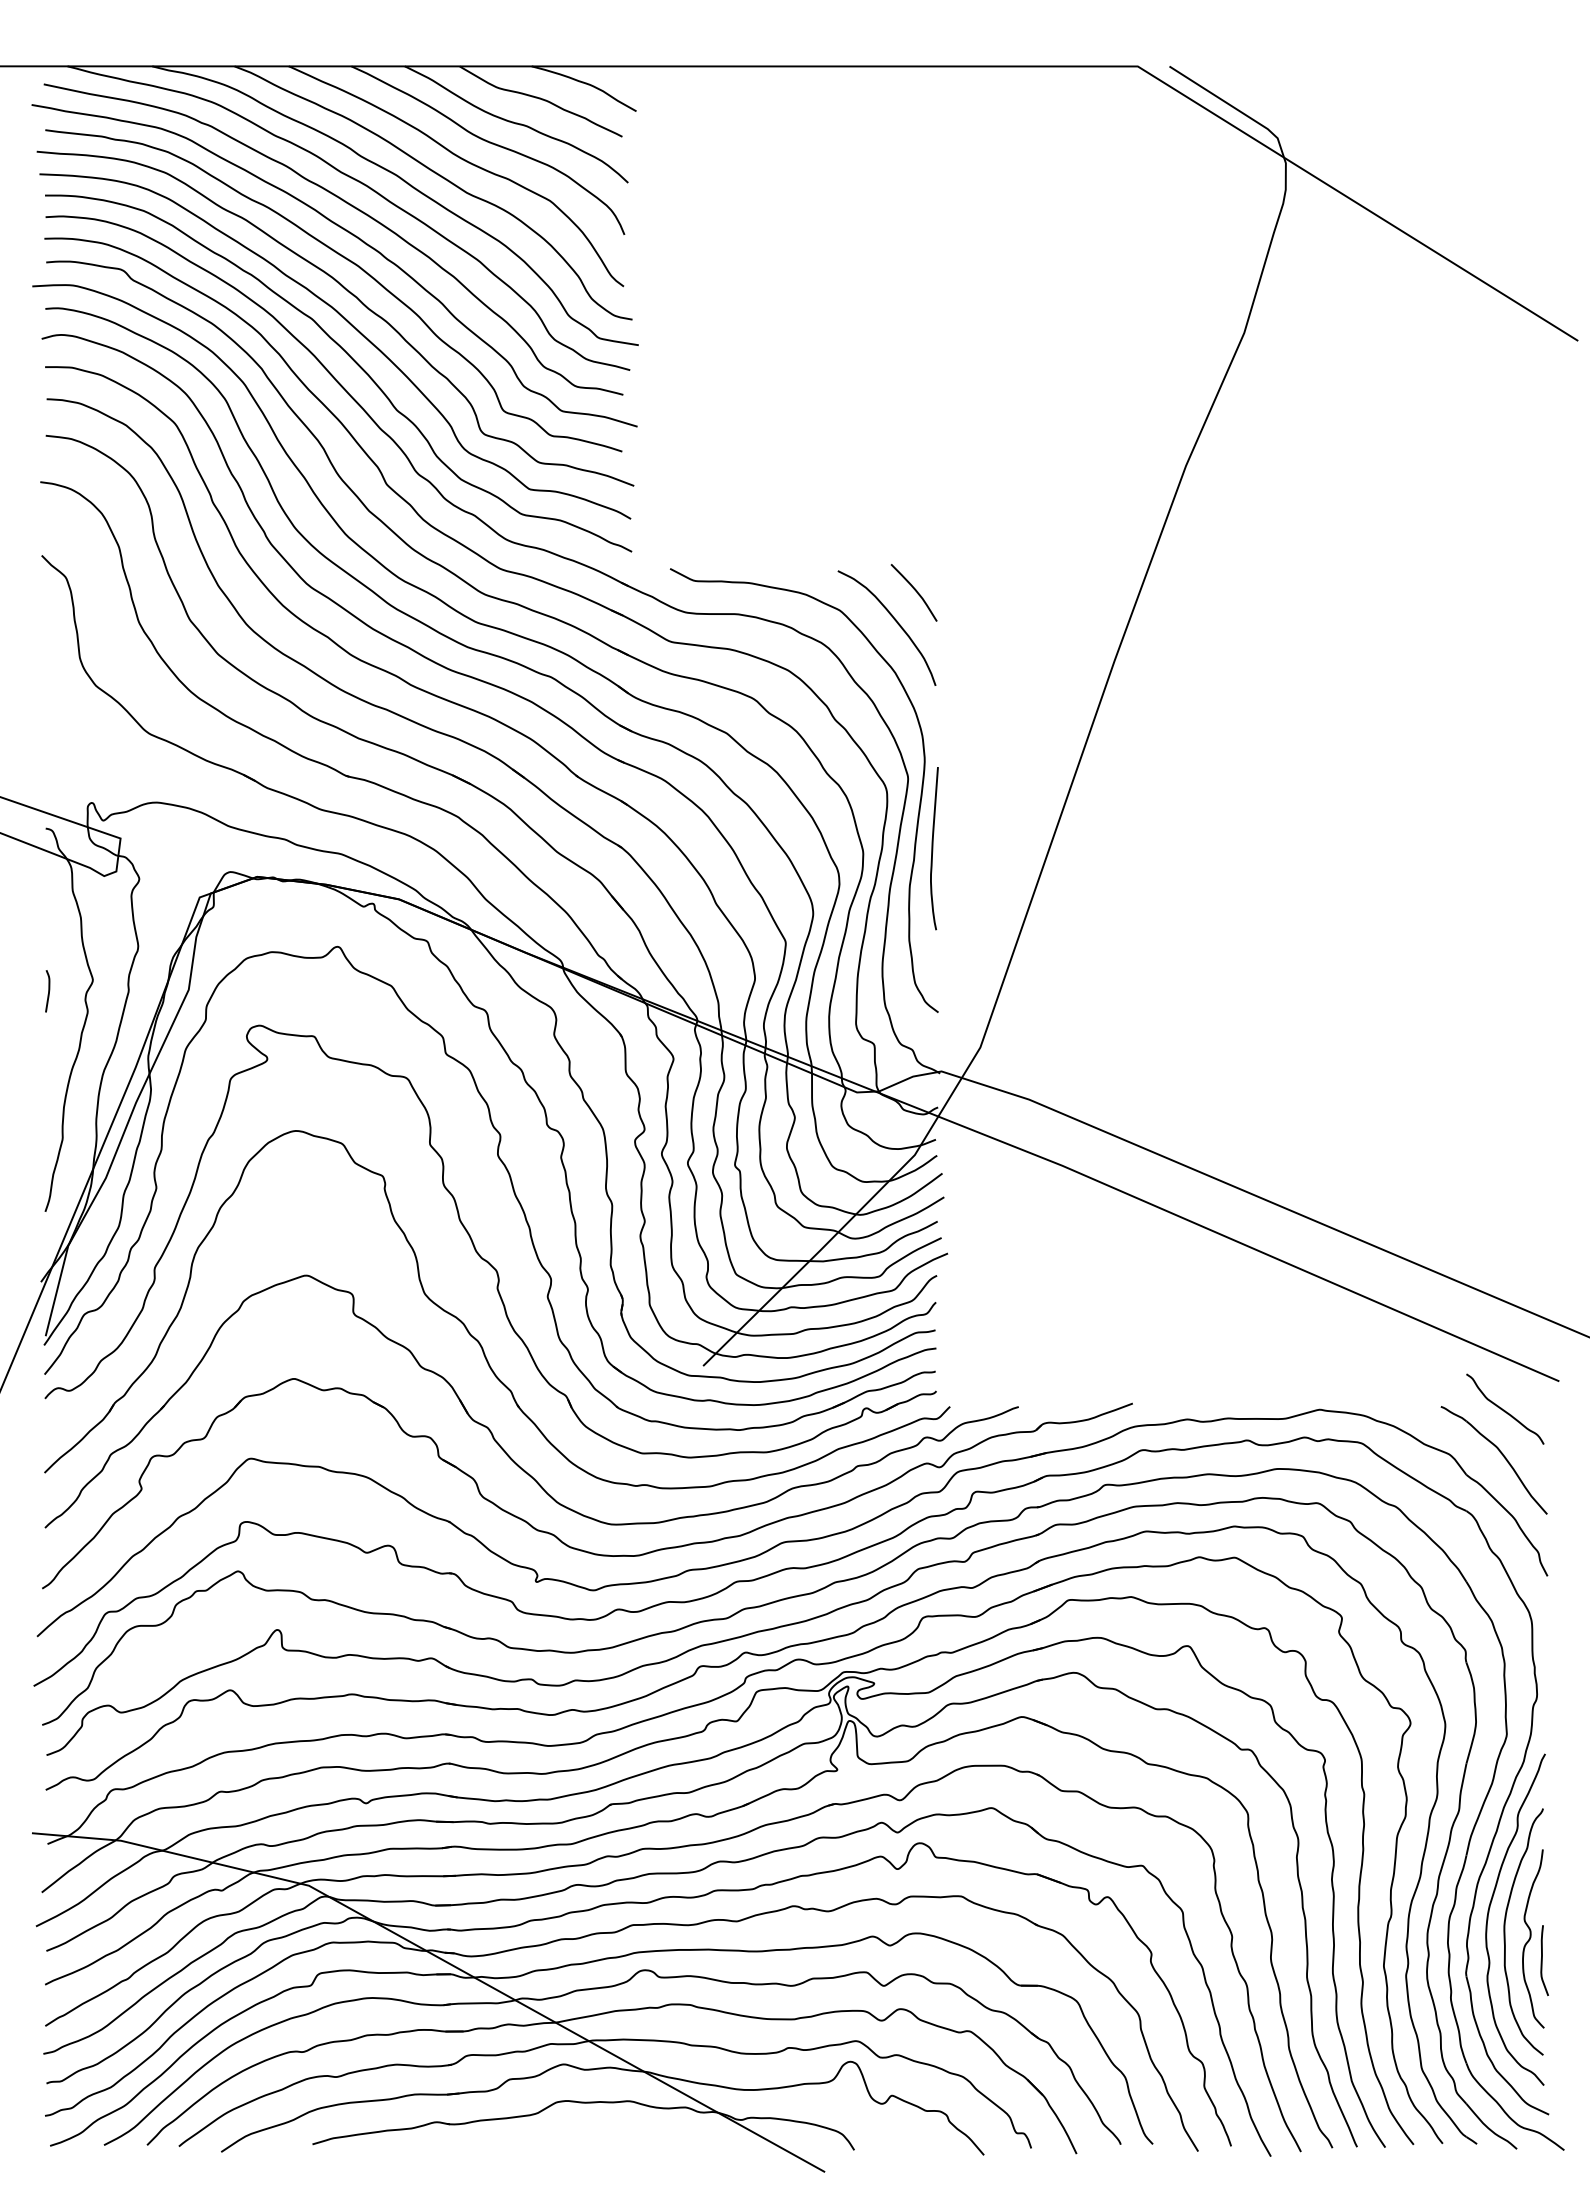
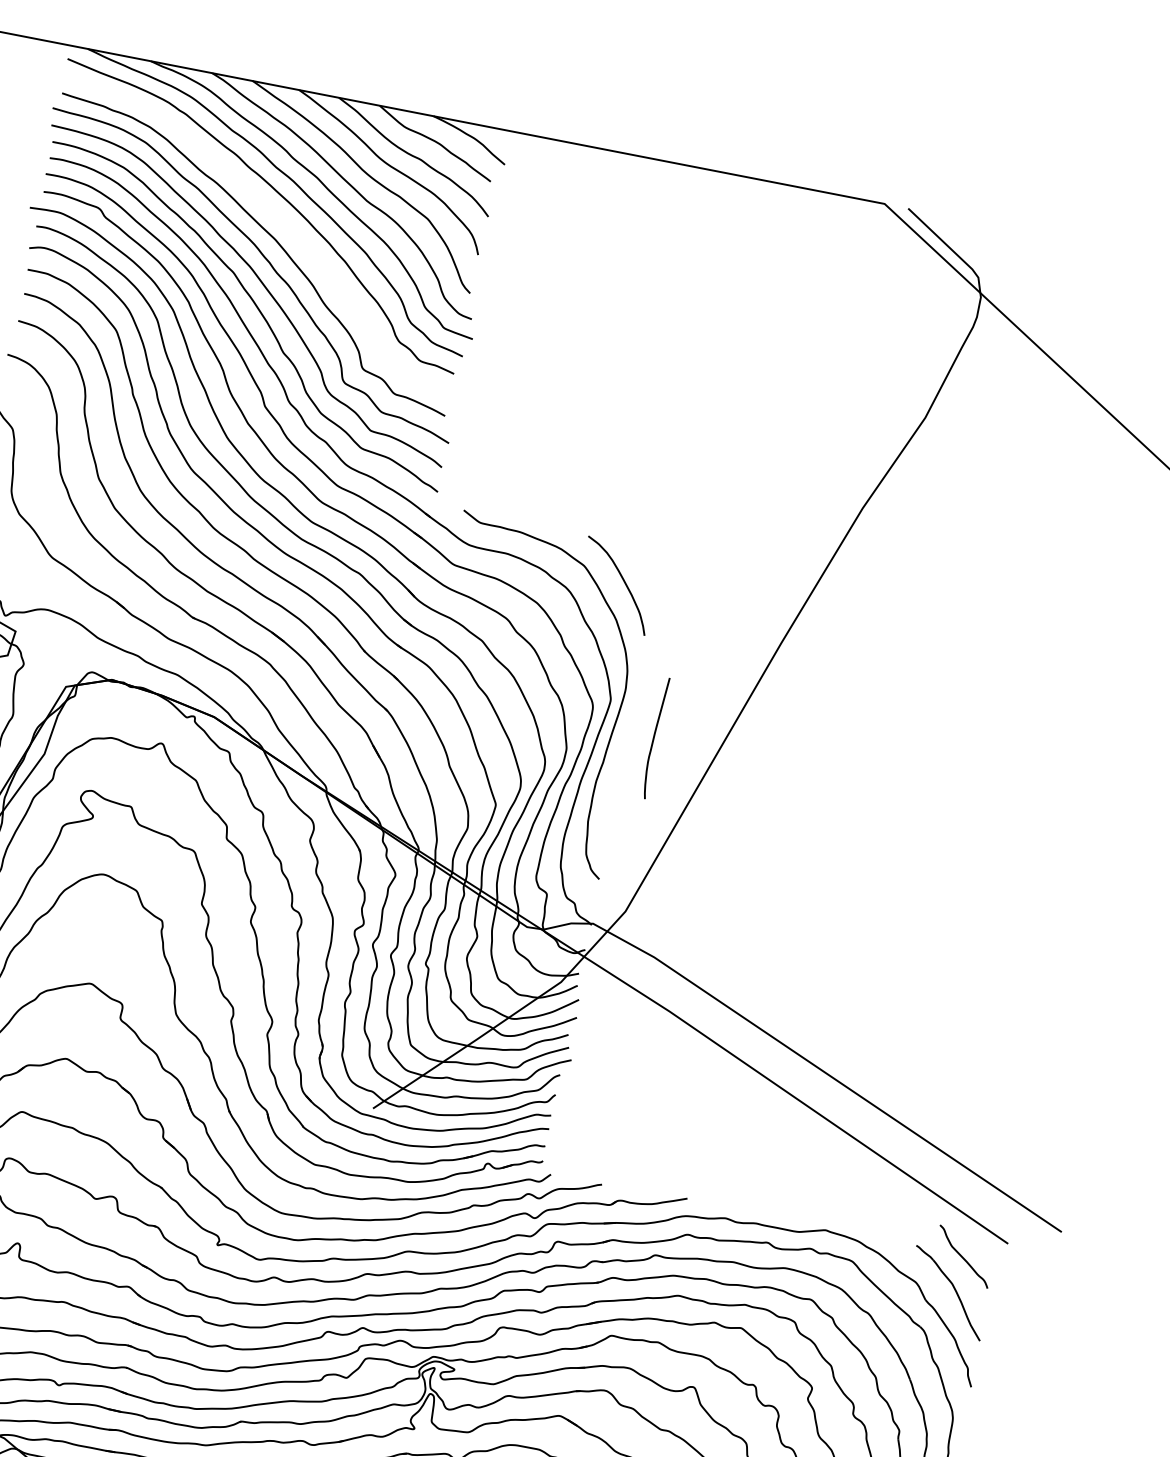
curve: (353, 236) -> (276, 217), removed
curve: (914, 590) -> (642, 561), removed
curve: (933, 848) -> (654, 737), moved

